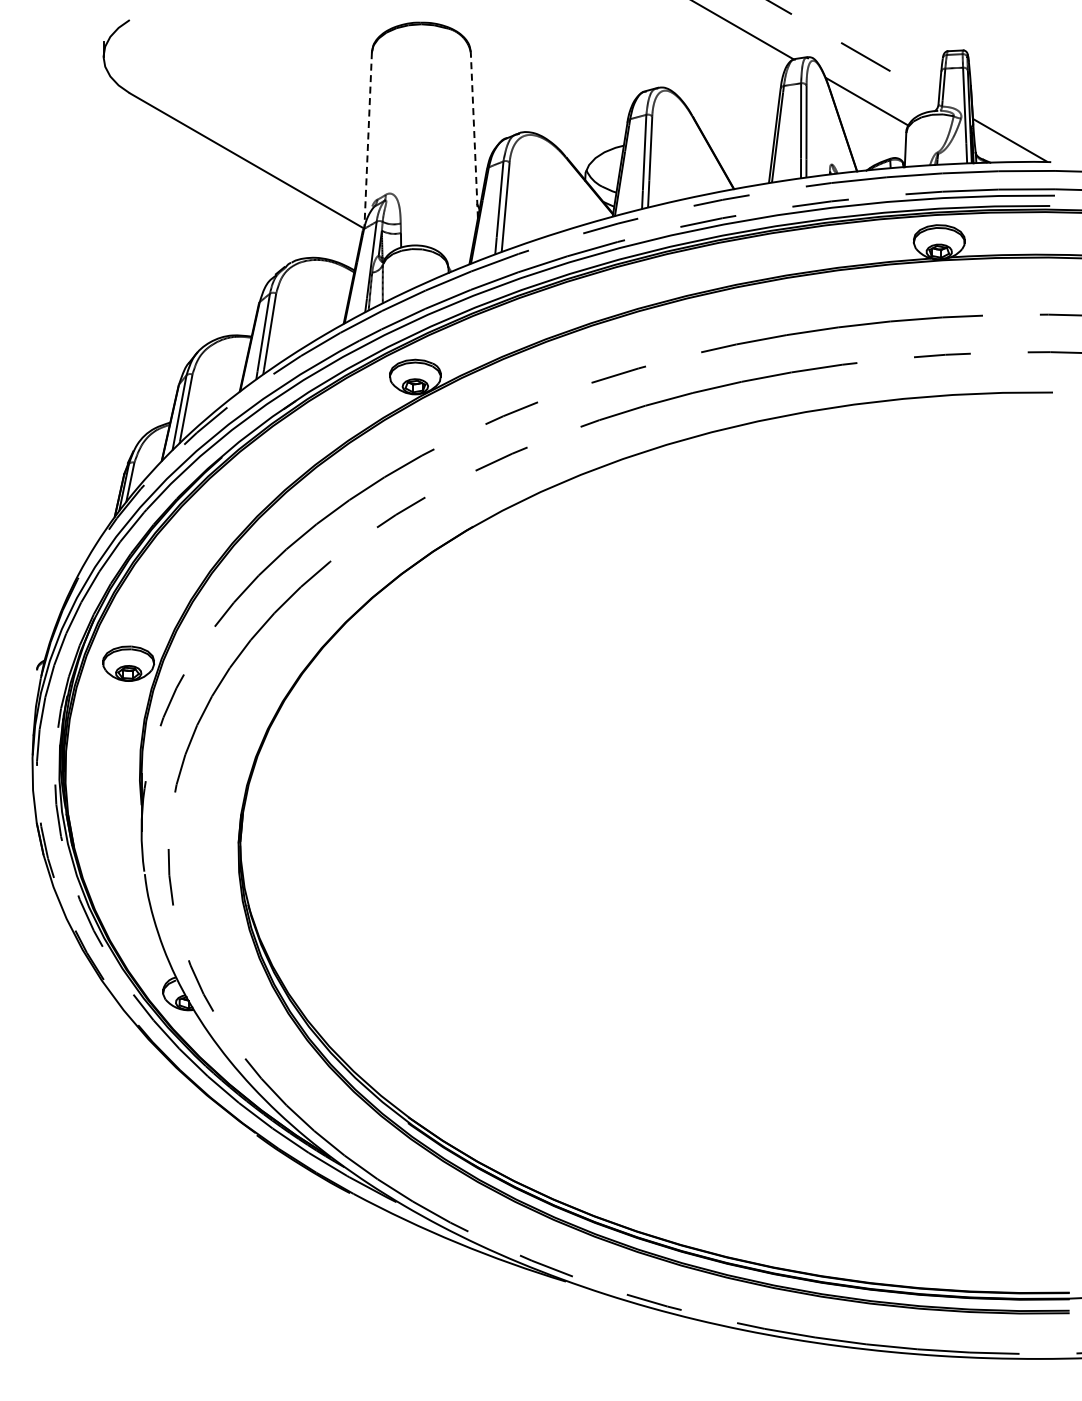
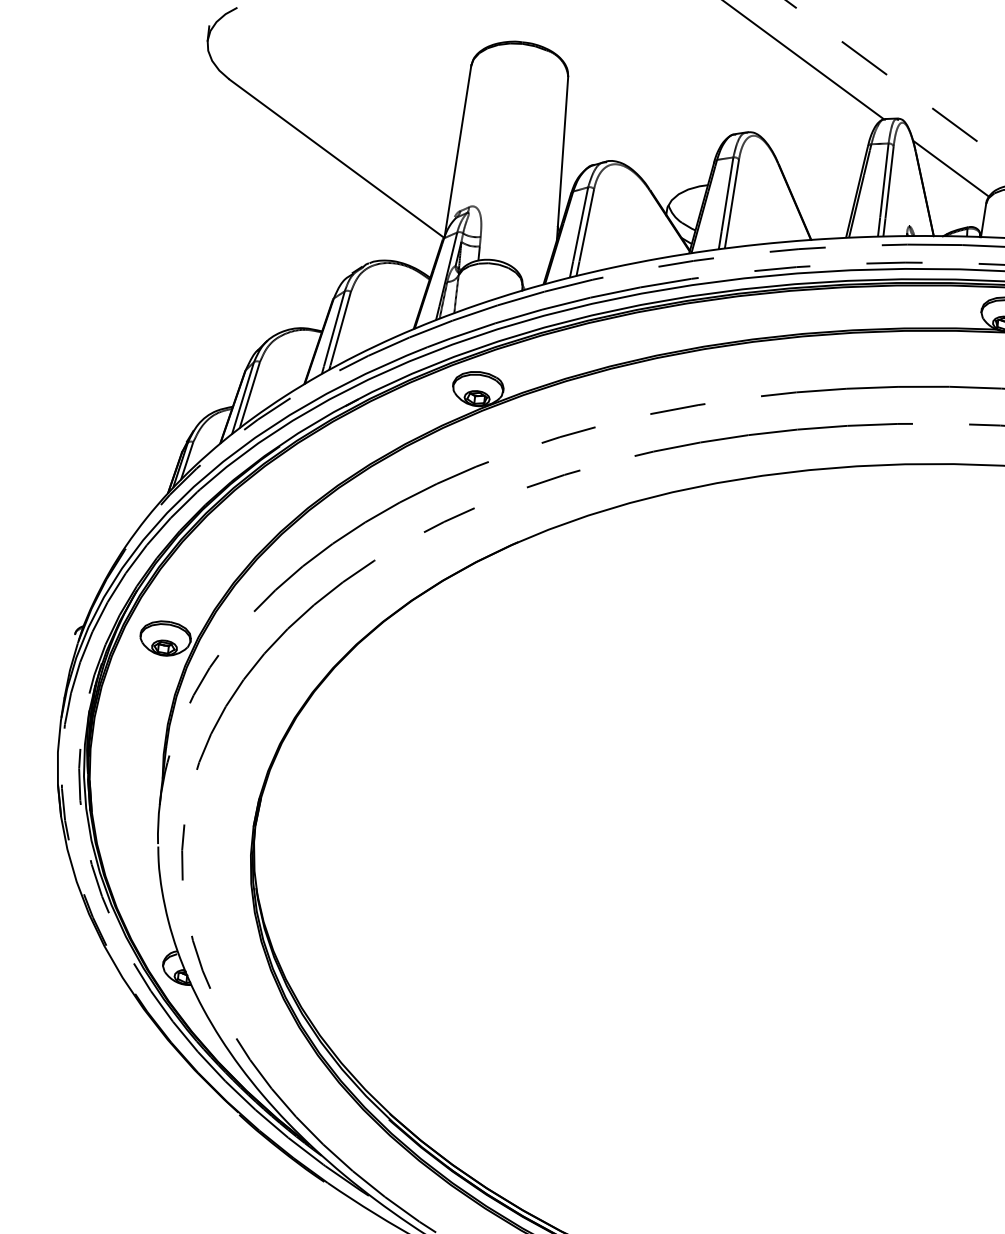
line: (474, 134) -> (562, 157), dashed -> solid
line: (368, 139) -> (458, 151), dashed -> solid

